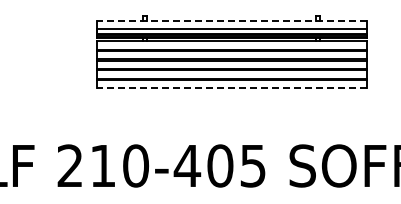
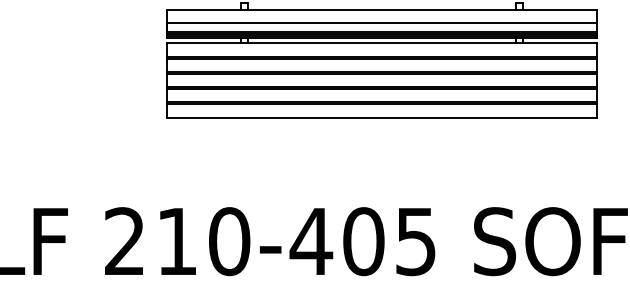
line: (231, 20) -> (381, 10), dashed -> solid
line: (231, 88) -> (381, 118), dashed -> solid

